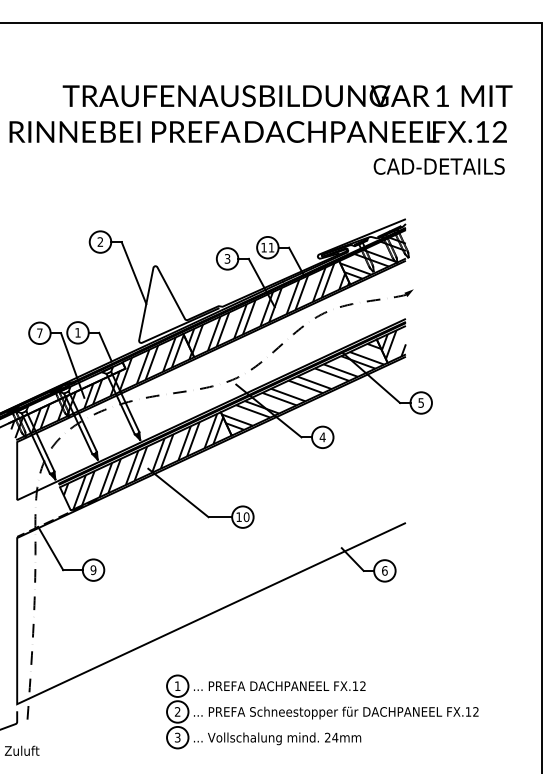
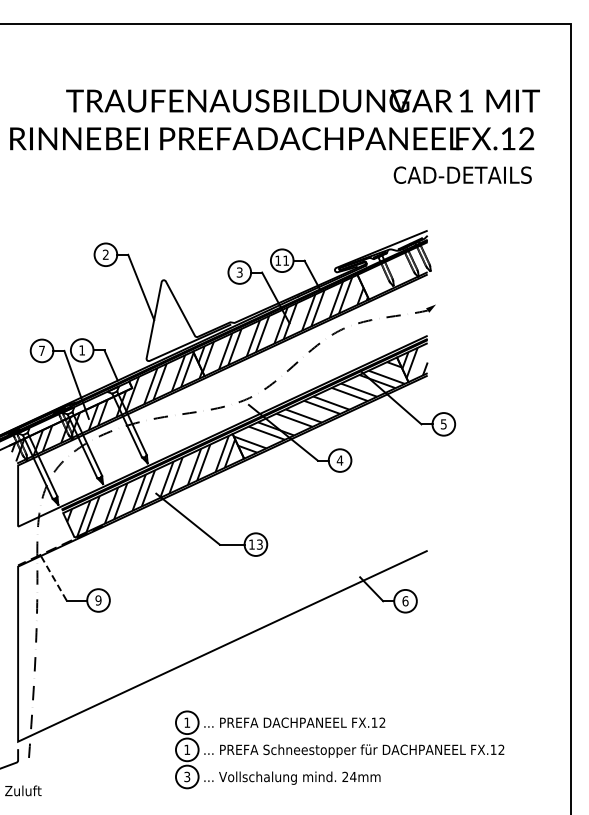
hatch: (372, 257) -> (392, 271), removed
text: (246, 517) -> (259, 544), 10 -> 13
line: (50, 548) -> (53, 577), solid -> dashed
text: (177, 711) -> (187, 749), 2 -> 1

